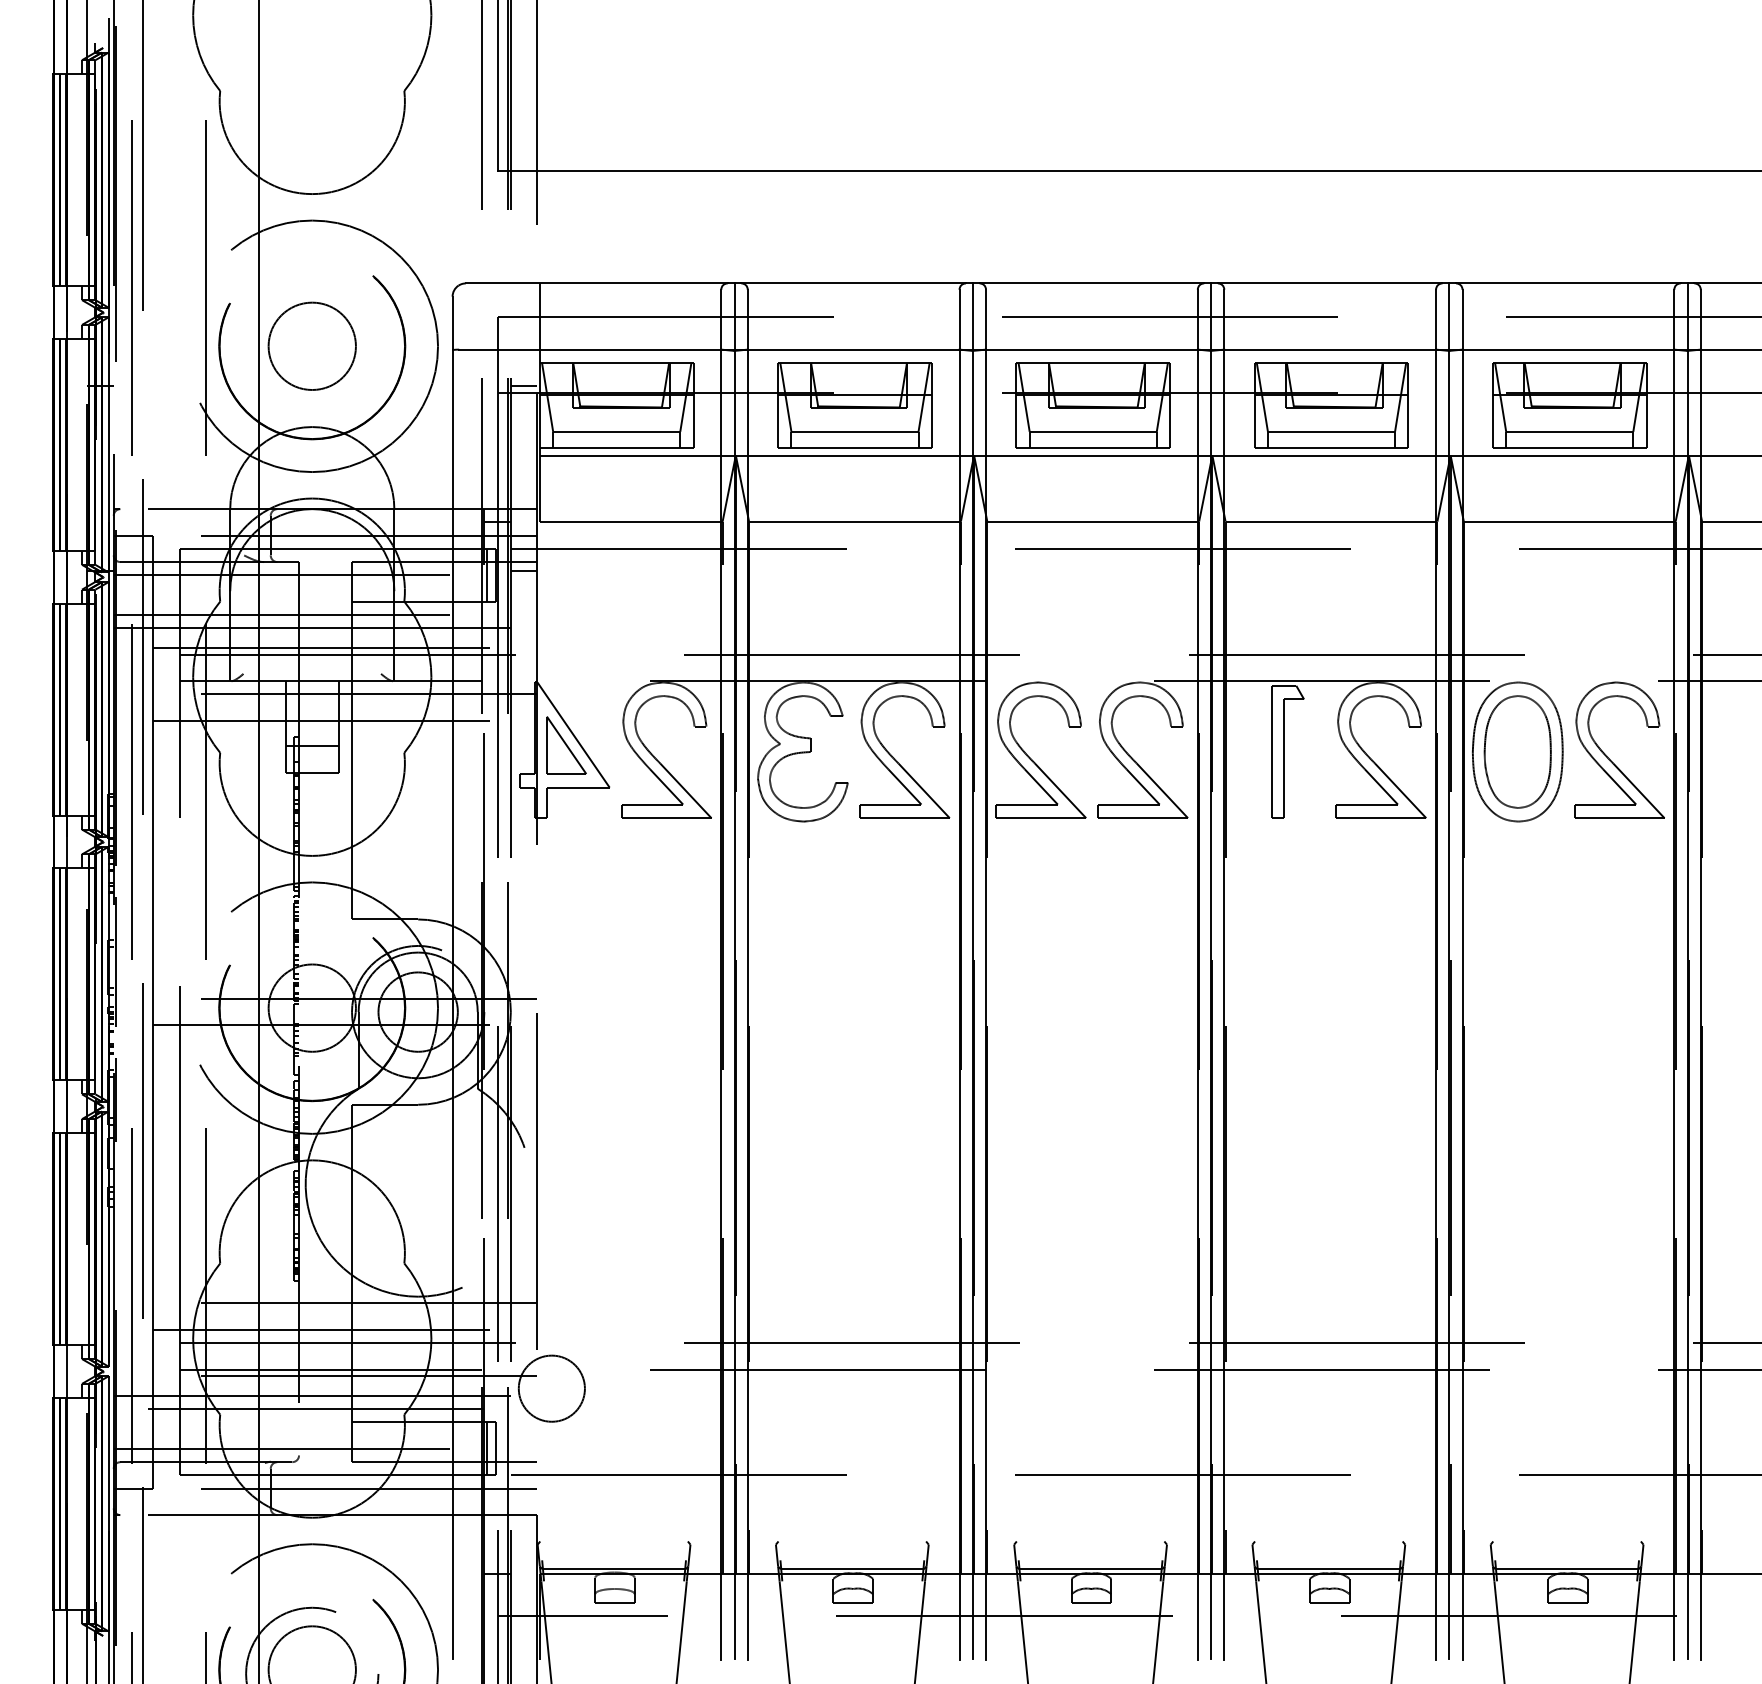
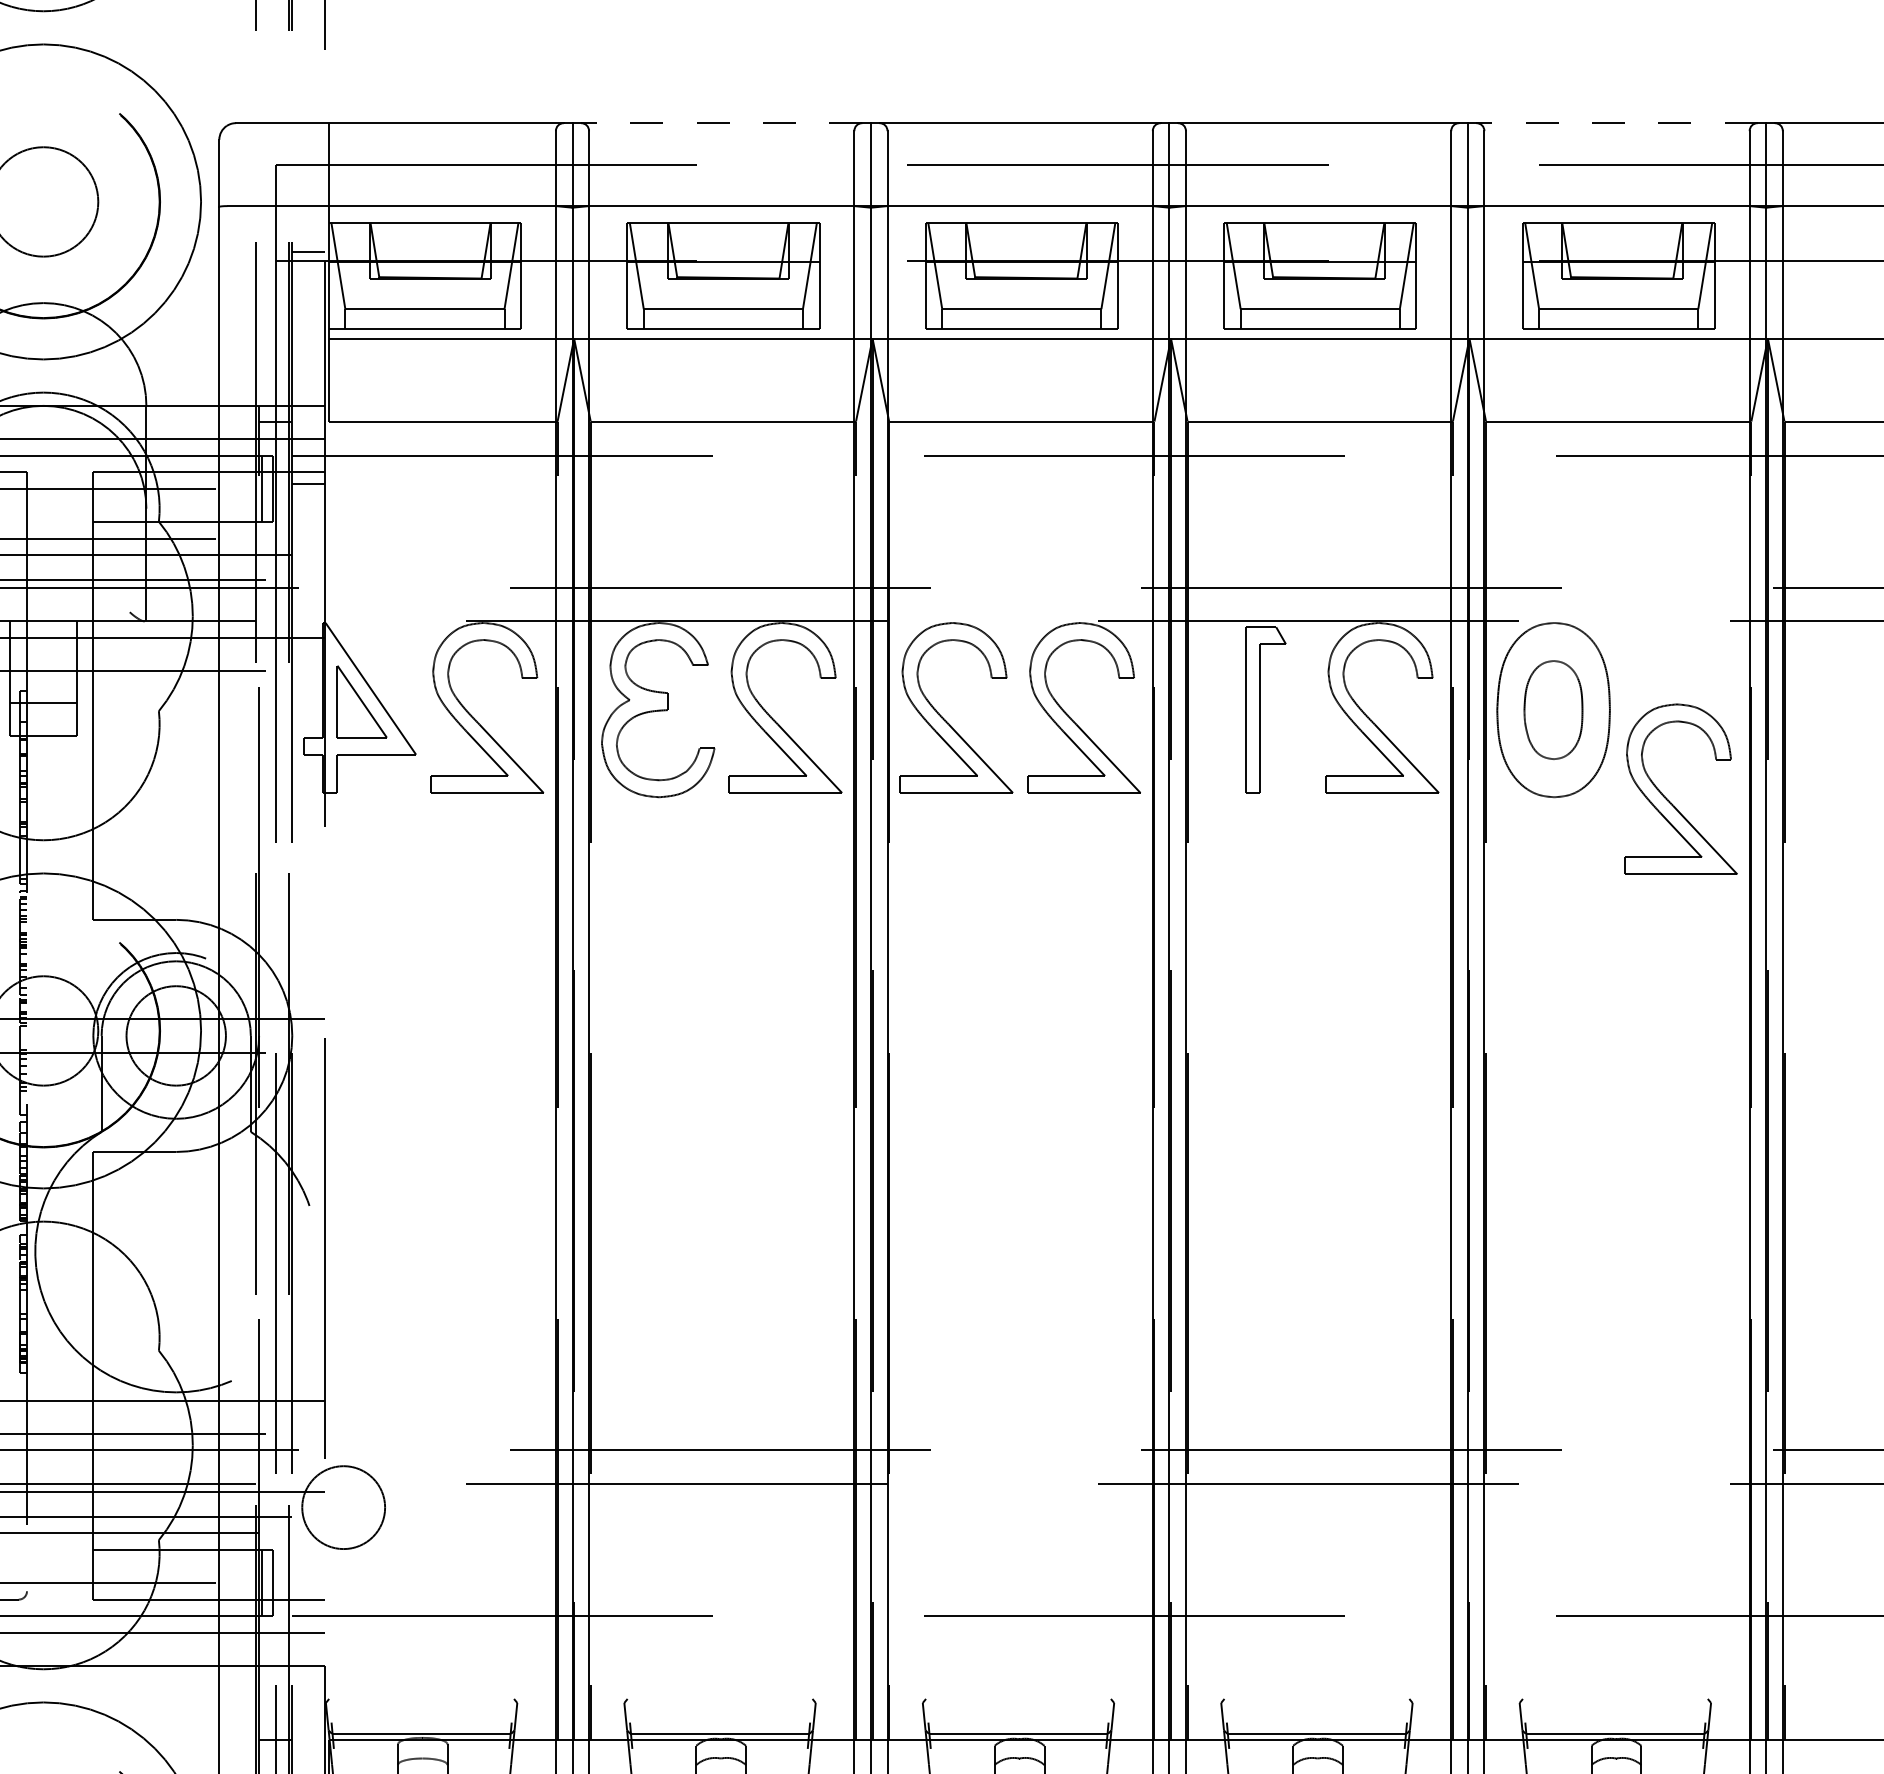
line: (853, 283) -> (721, 123), solid -> dashed
line: (1567, 283) -> (1615, 123), solid -> dashed
part: (1517, 751) -> (1553, 709), size x0.7
part: (1609, 758) -> (1668, 799), moved

